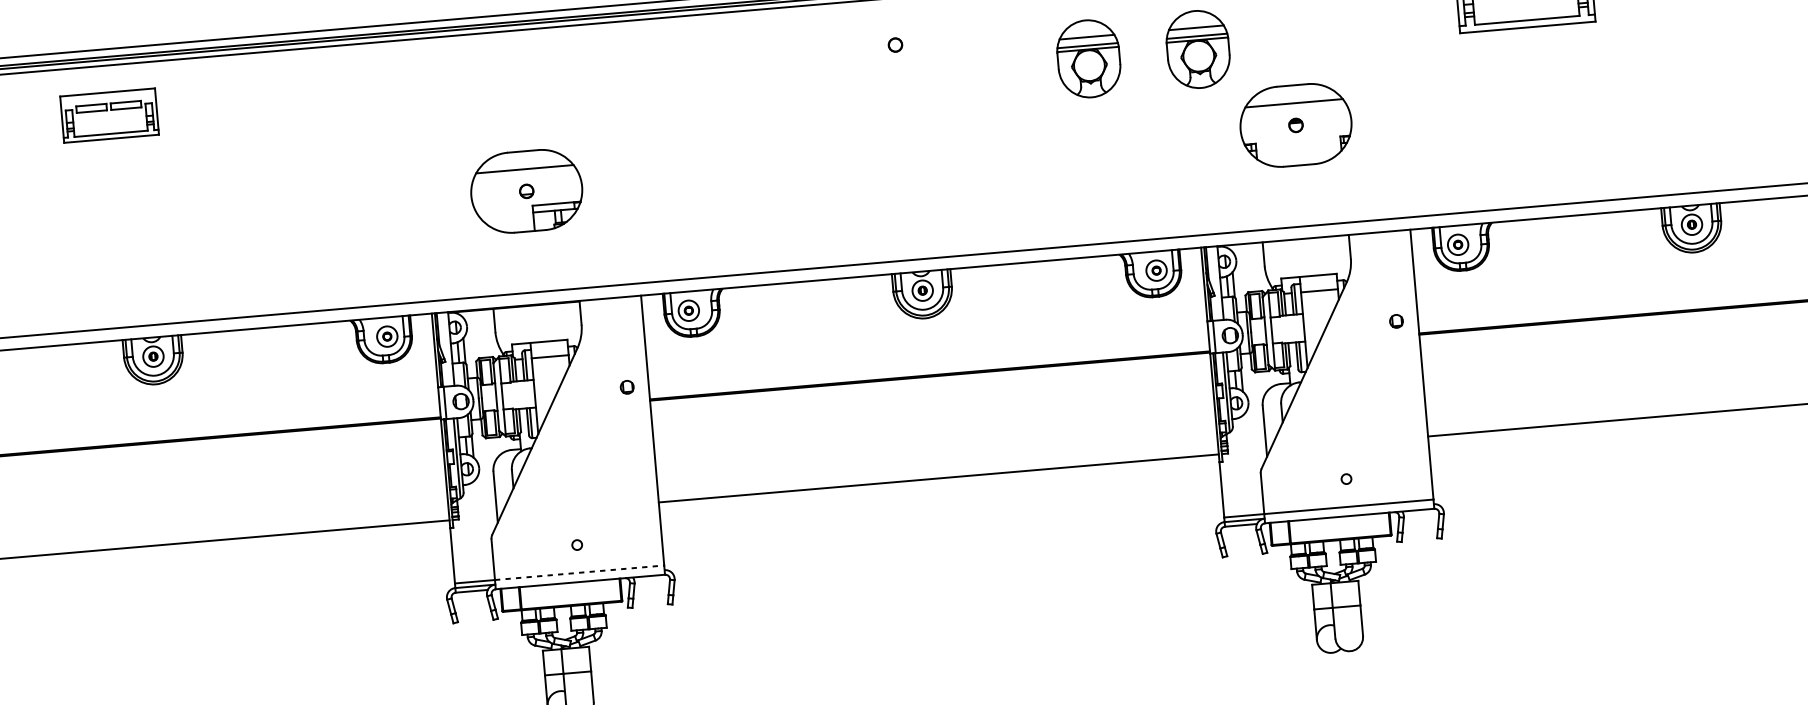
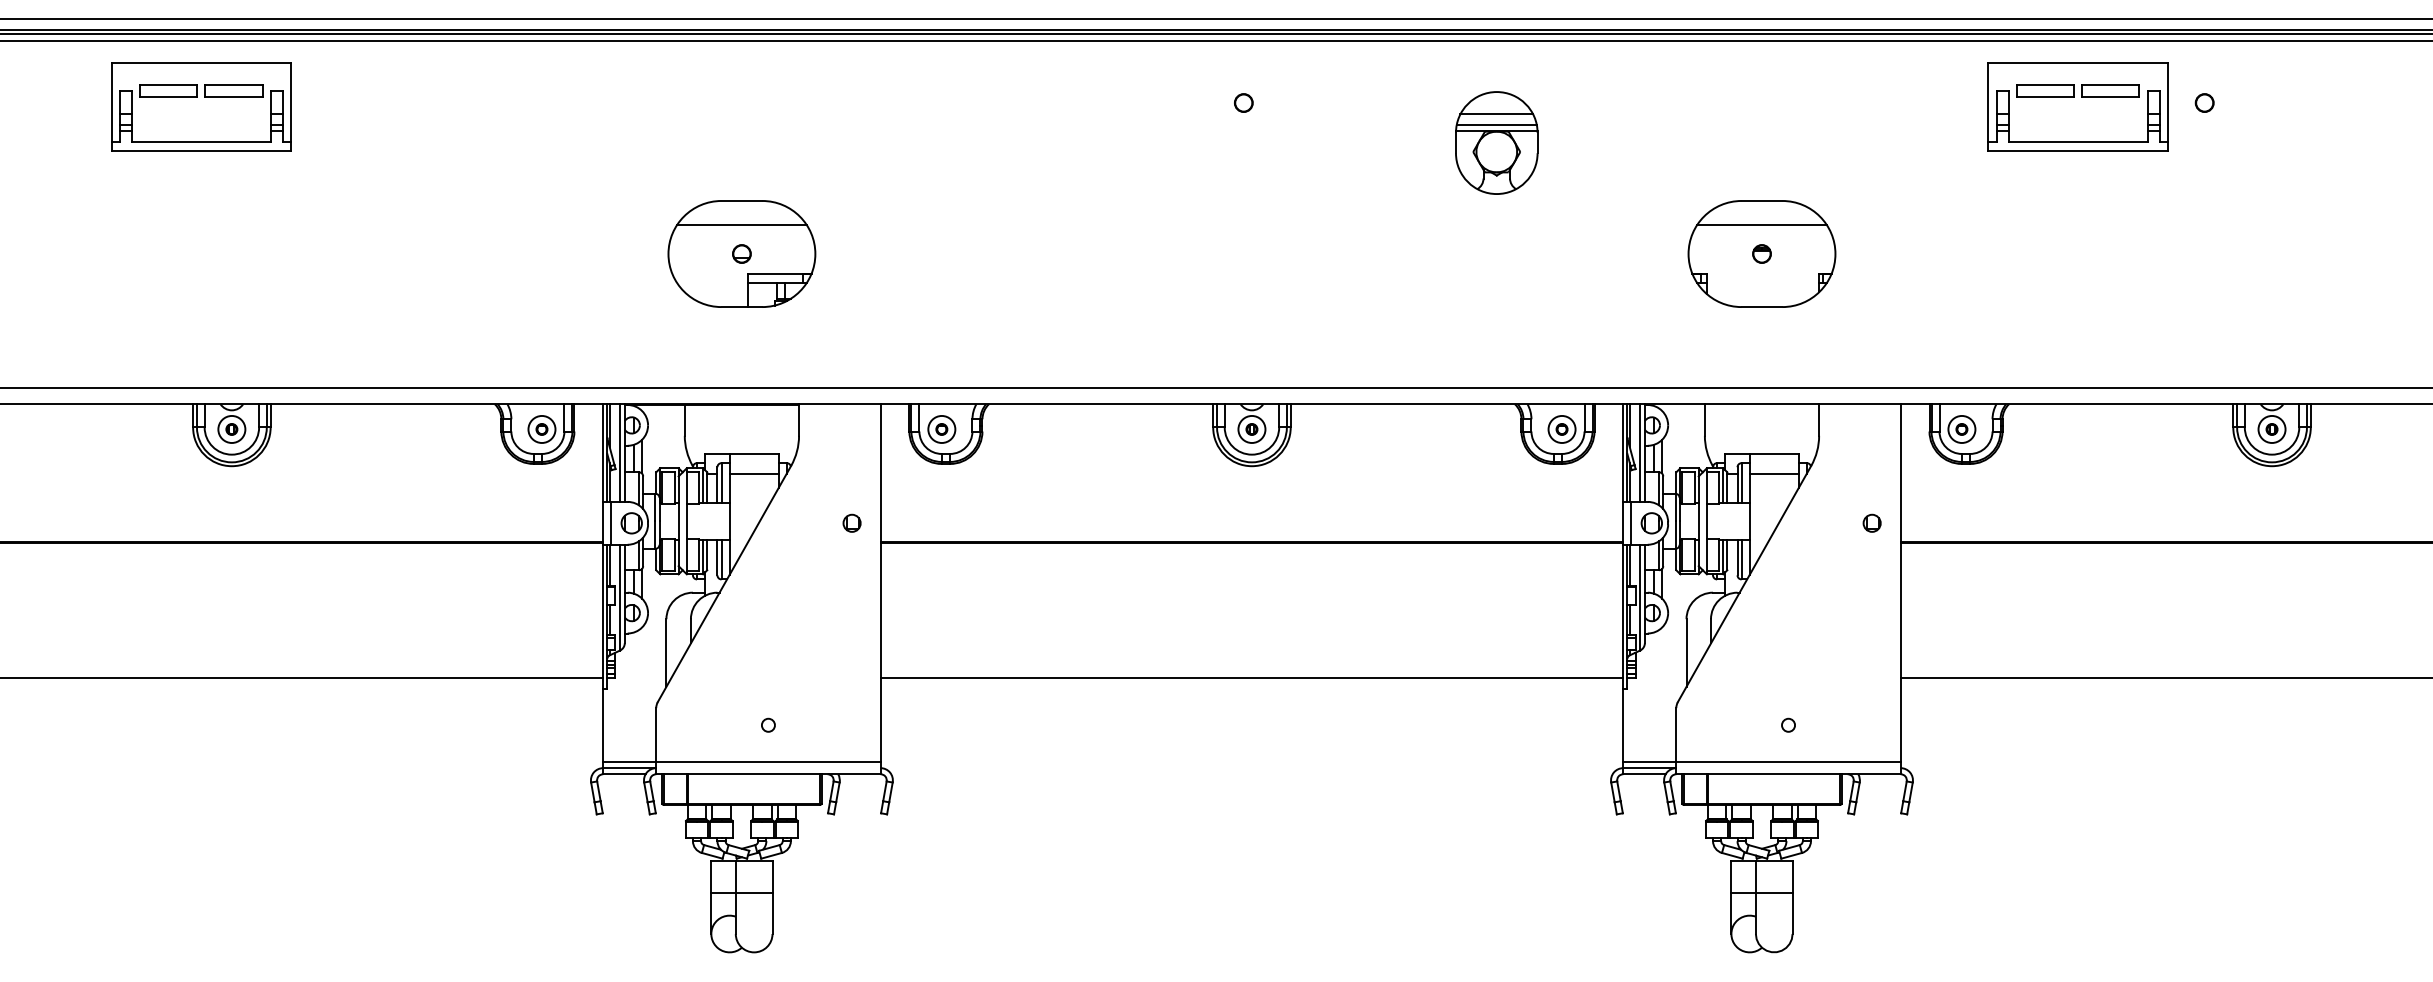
part: (1197, 49) -> (1641, 142), removed
part: (109, 115) -> (201, 106), size x1.43
line: (1217, 282) -> (1640, 452), added
line: (448, 348) -> (620, 452), added
line: (579, 573) -> (768, 762), dashed -> solid

